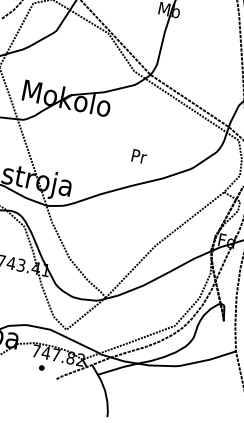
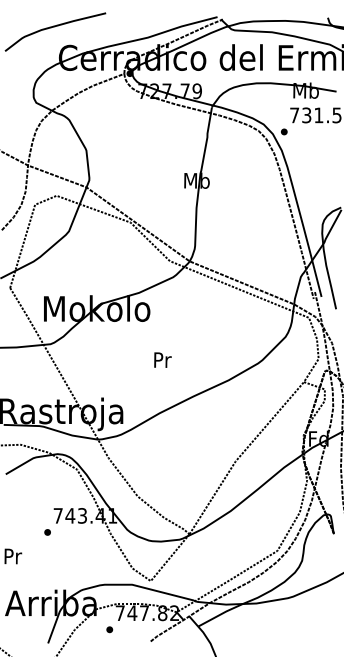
text: (139, 156) -> (162, 359), moved
part: (41, 367) -> (109, 629), moved

